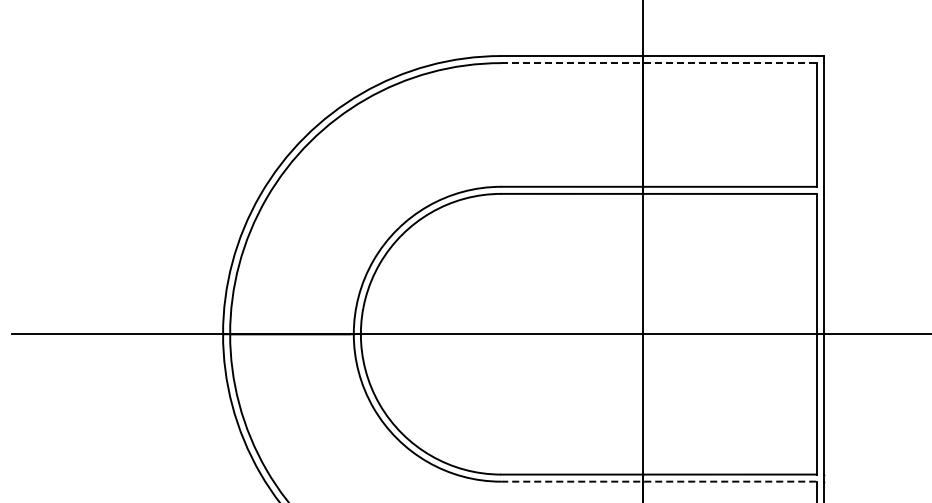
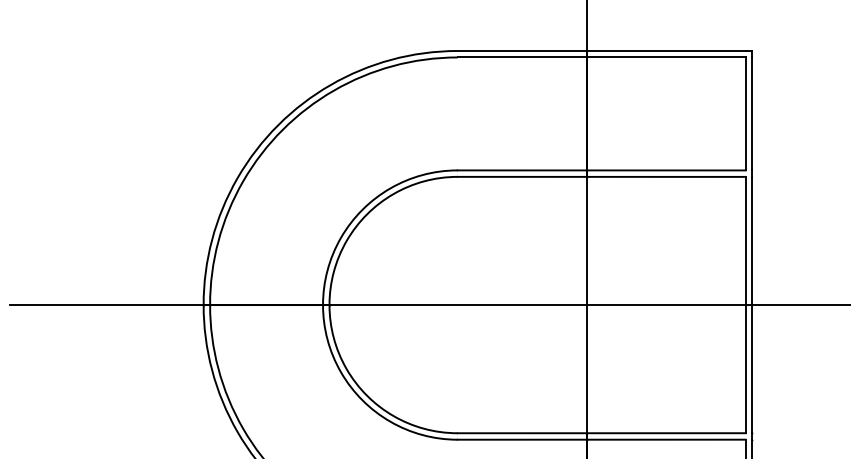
line: (658, 63) -> (601, 57), dashed -> solid
line: (658, 481) -> (601, 439), dashed -> solid

